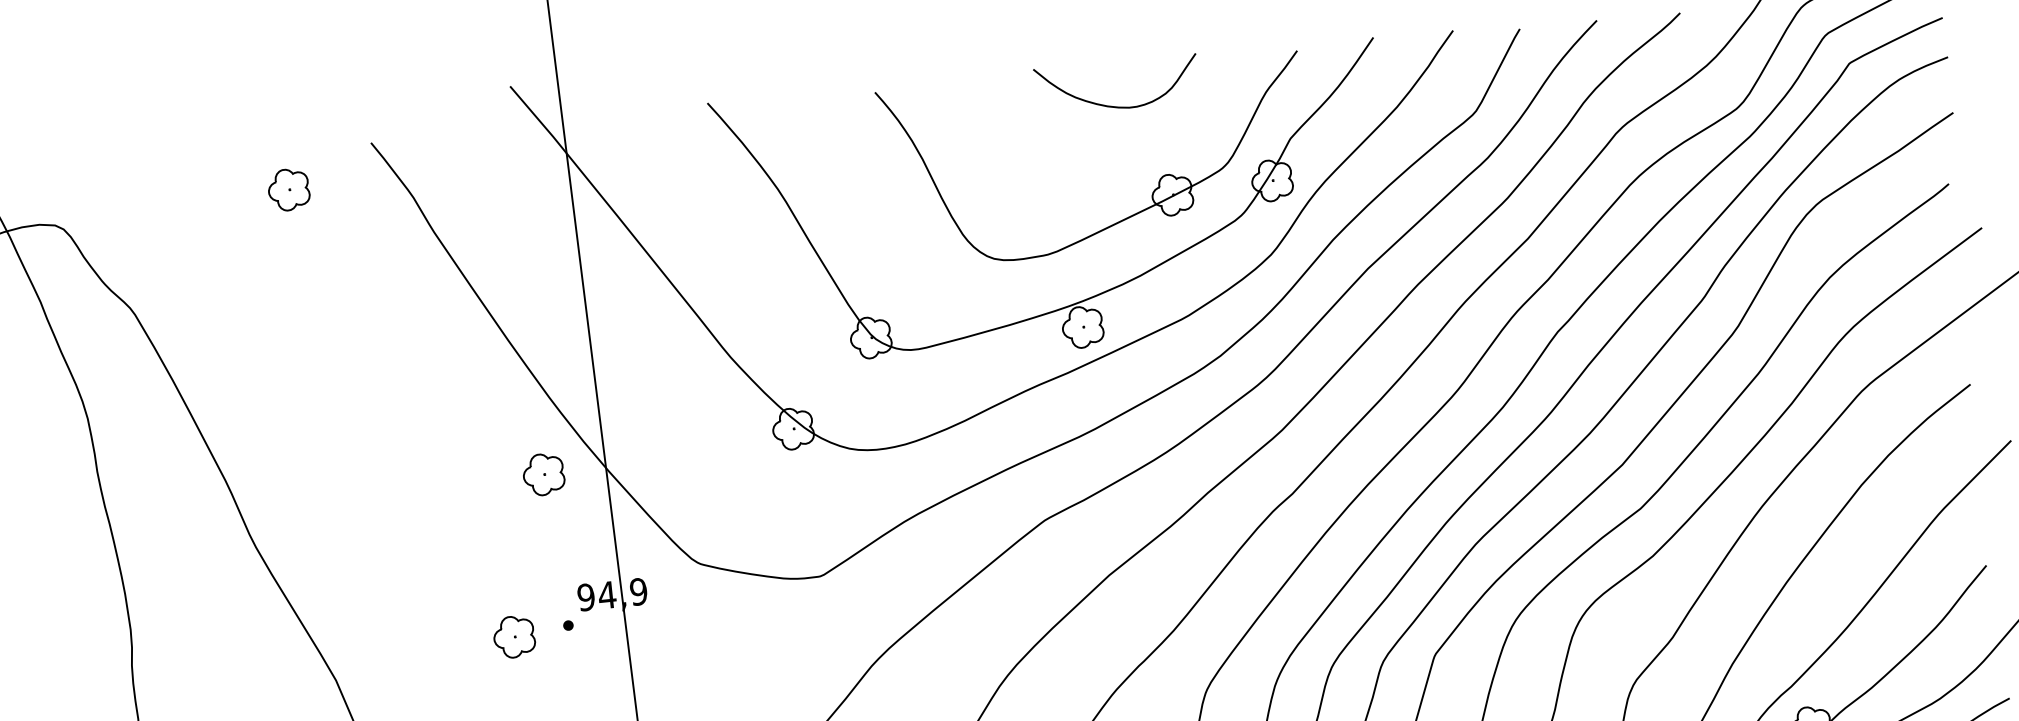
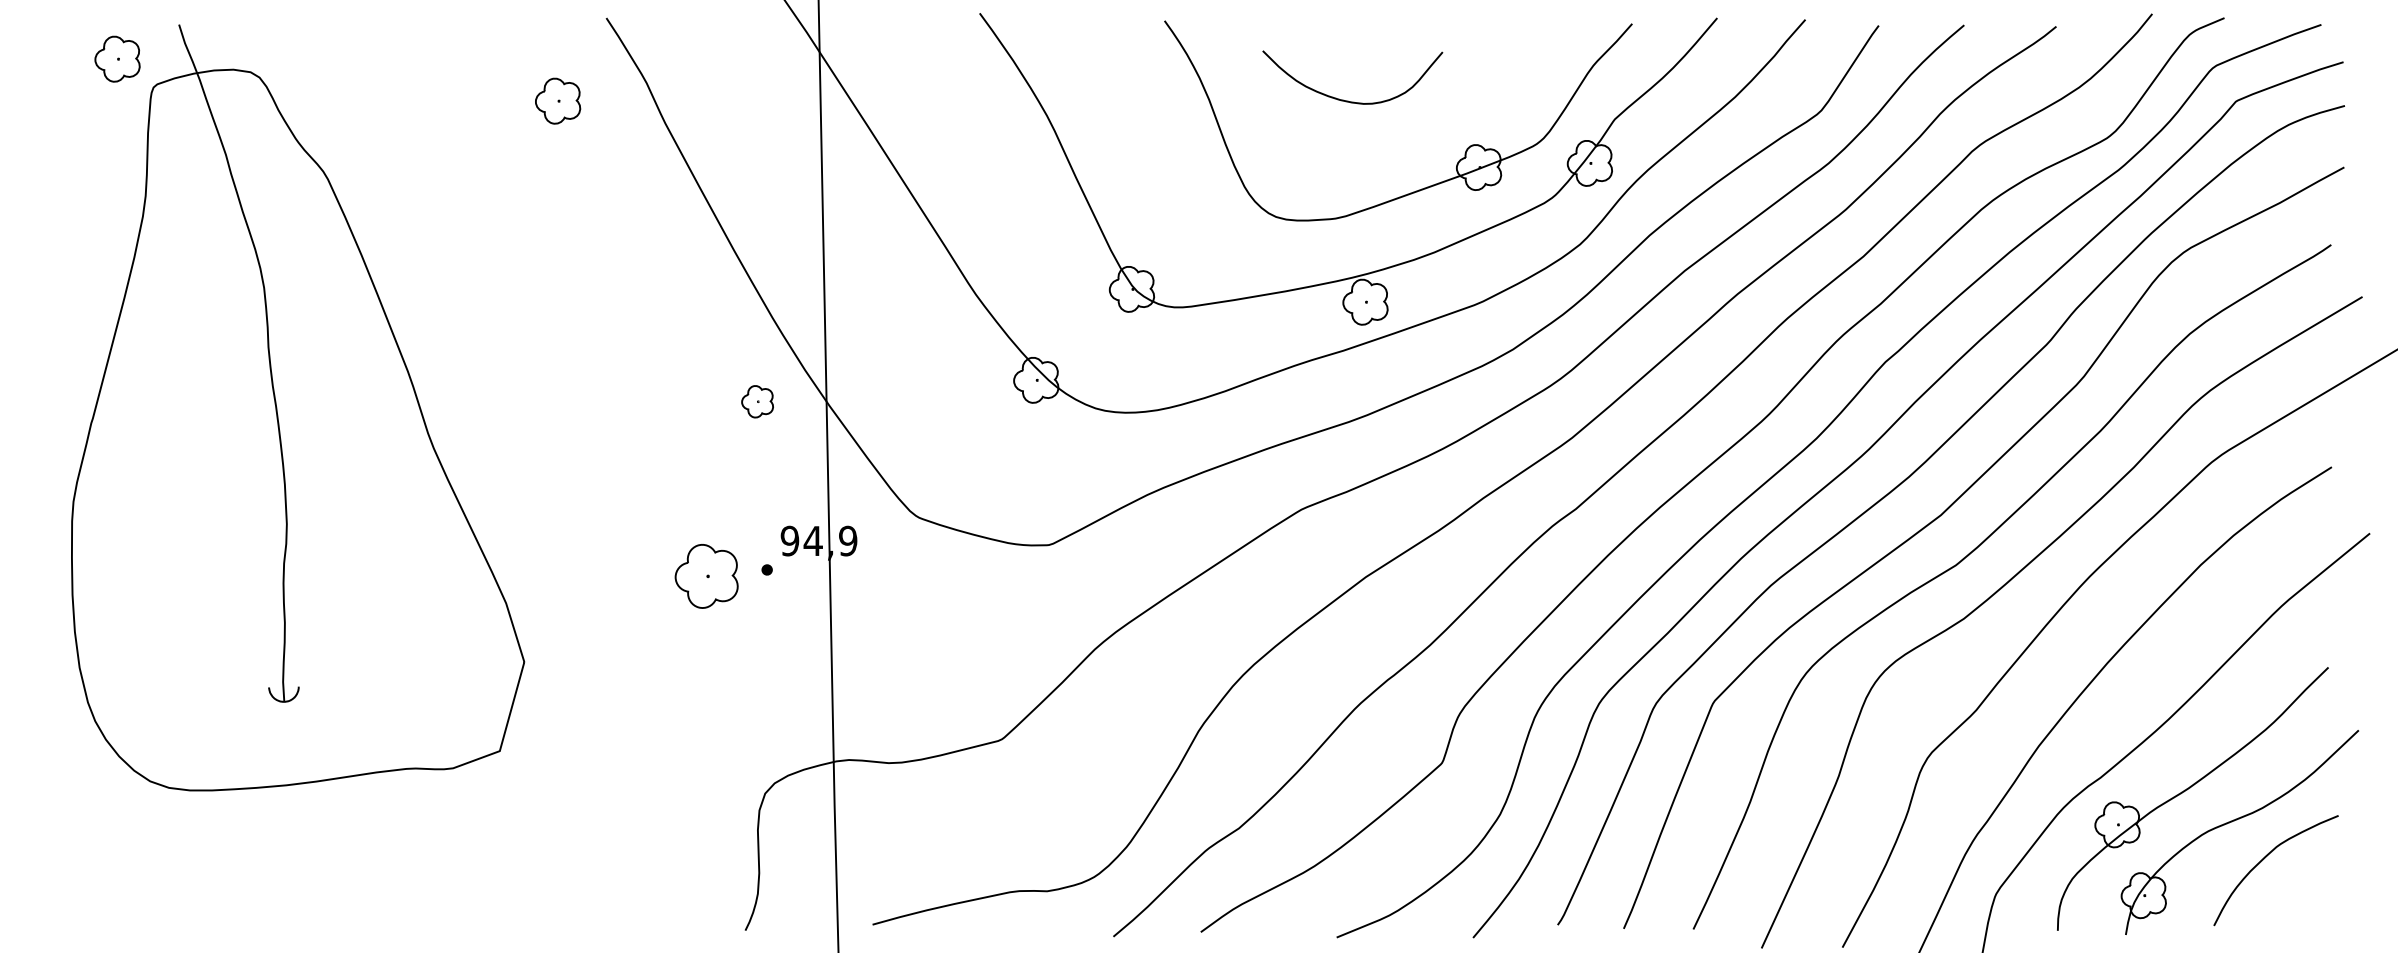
curve: (1115, 106) -> (1348, 100), moved
part: (289, 189) -> (558, 100), moved
part: (543, 474) -> (757, 401), size x0.7
part: (514, 636) -> (706, 575), size x1.4

